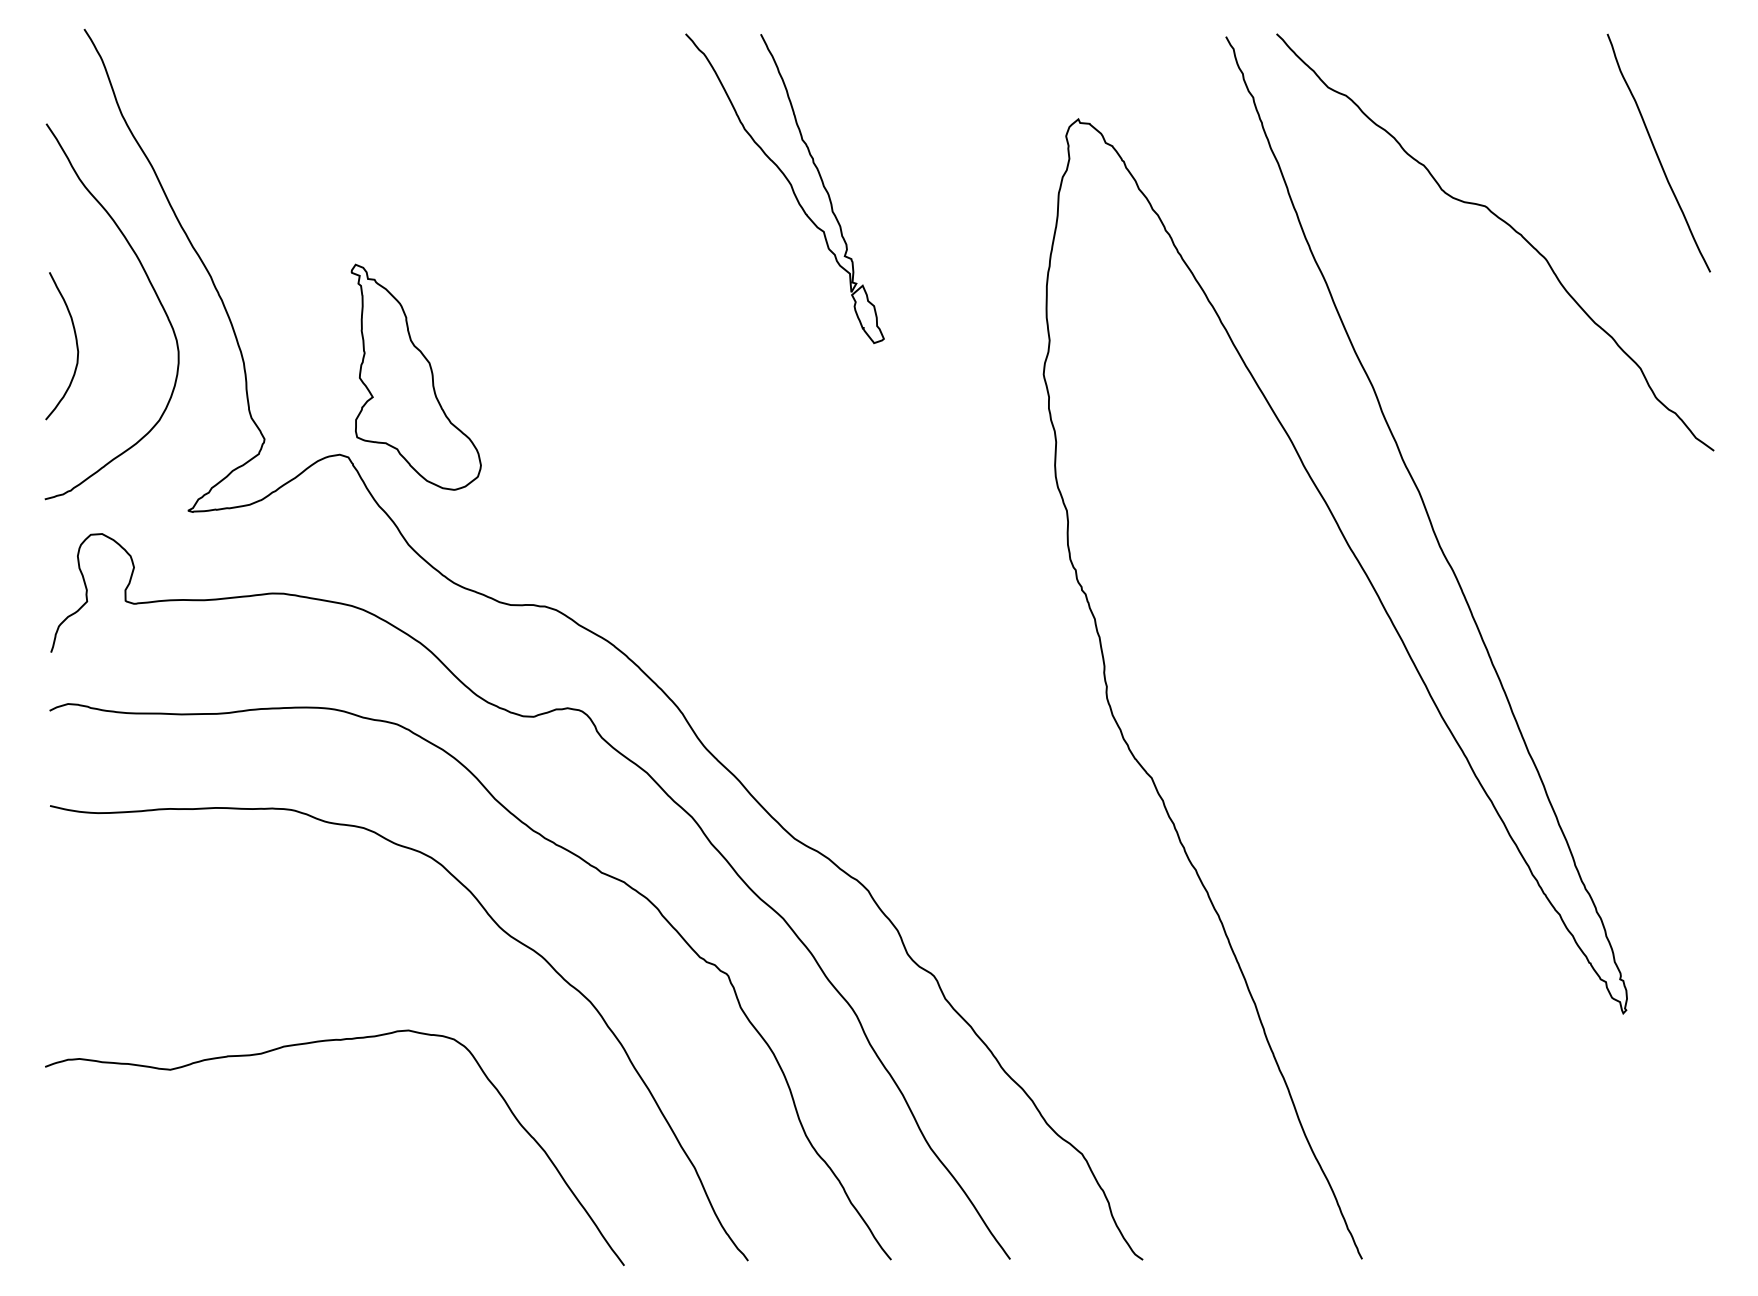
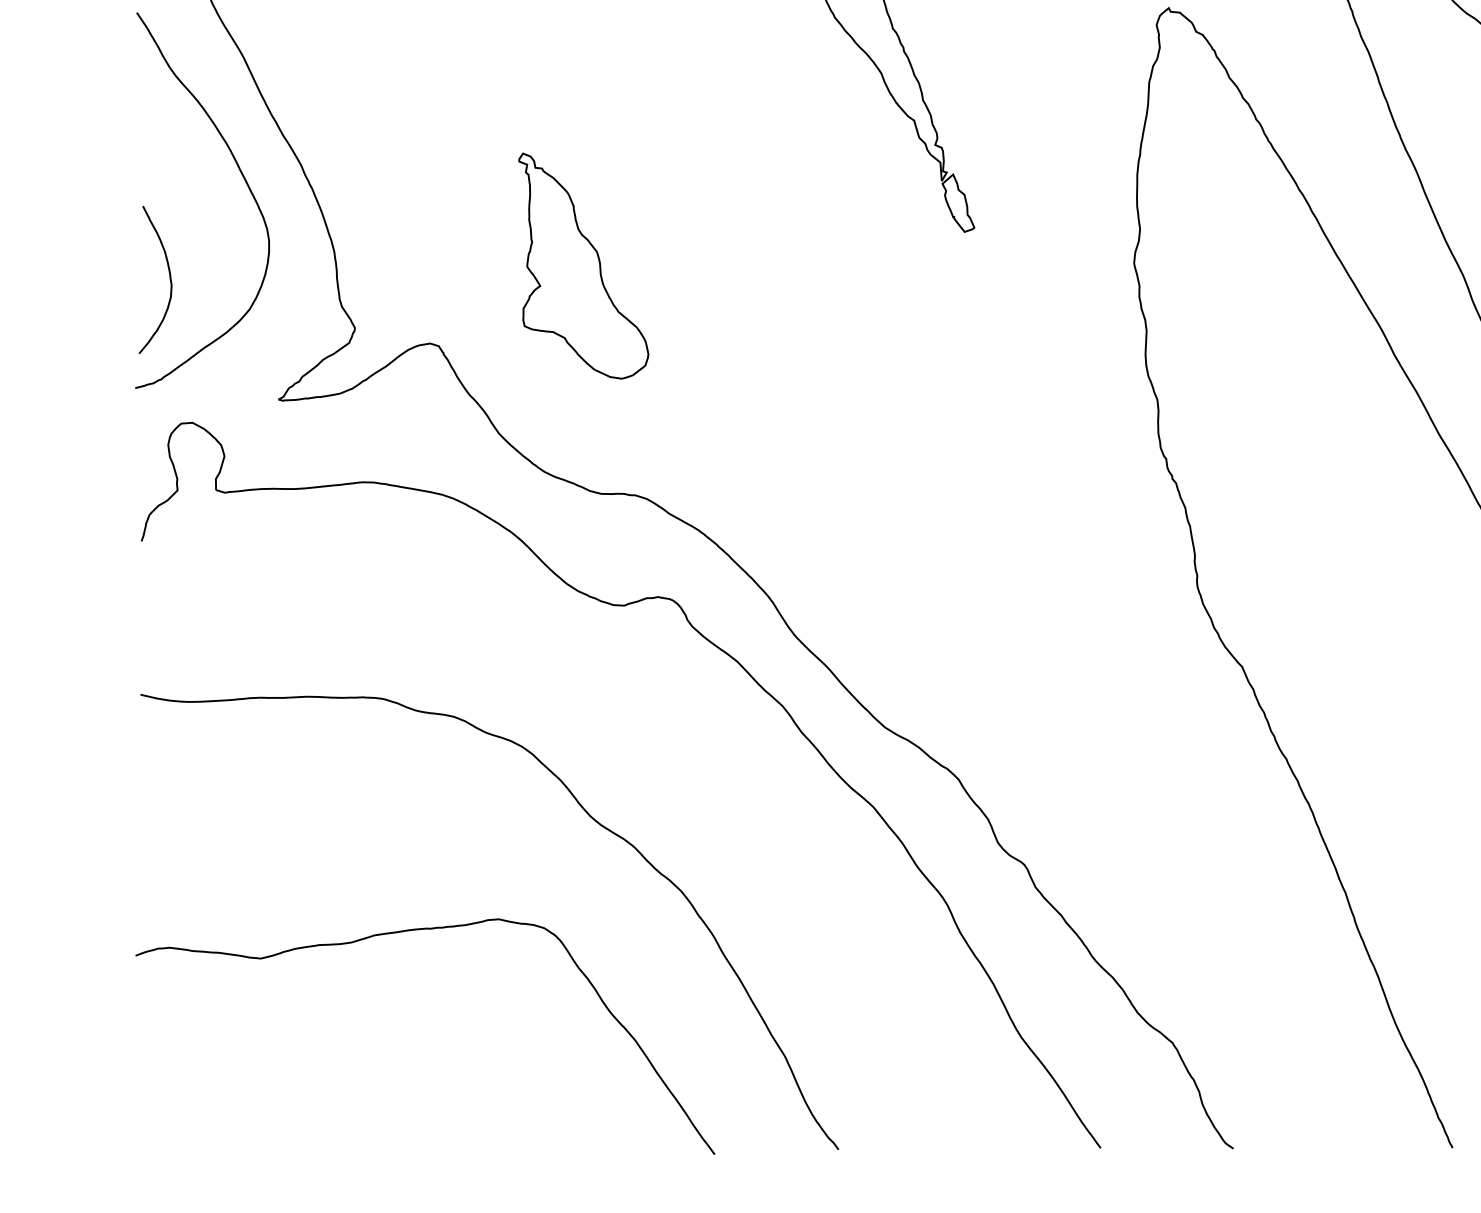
curve: (75, 341) -> (168, 275), moved
part: (415, 376) -> (582, 265), moved
curve: (544, 839) -> (634, 728), removed

